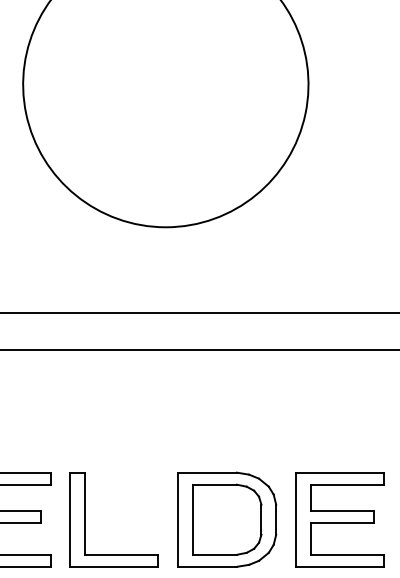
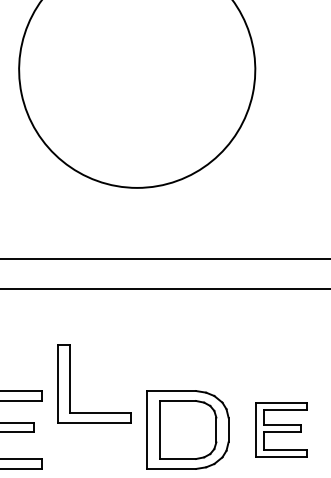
part: (85, 519) -> (70, 383), moved
part: (339, 519) -> (280, 429), size x0.7

